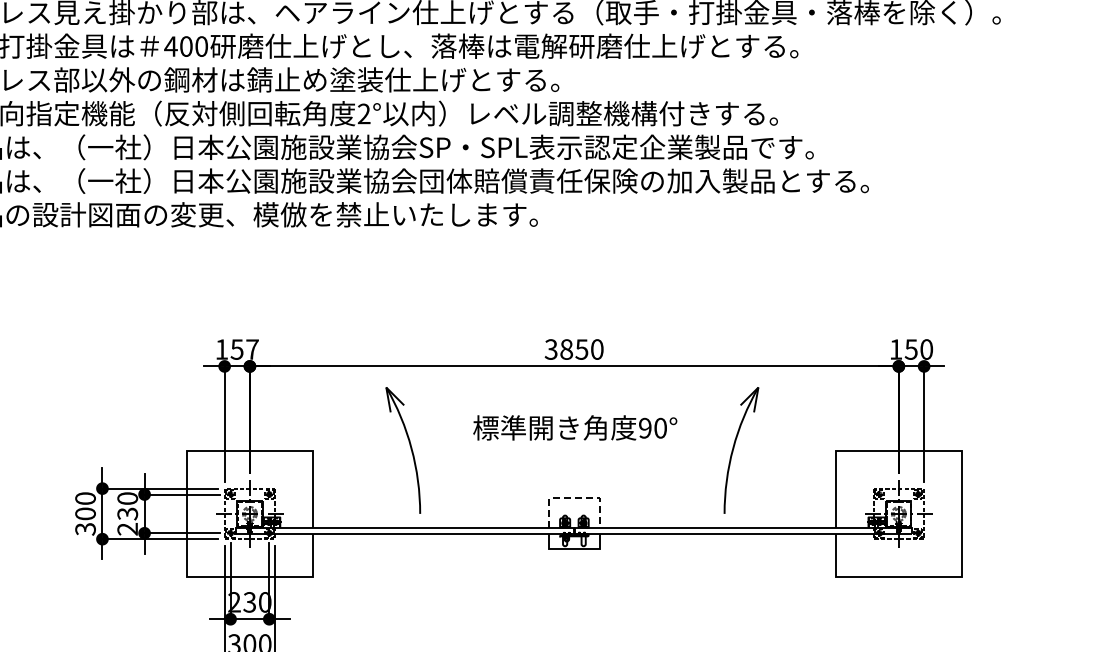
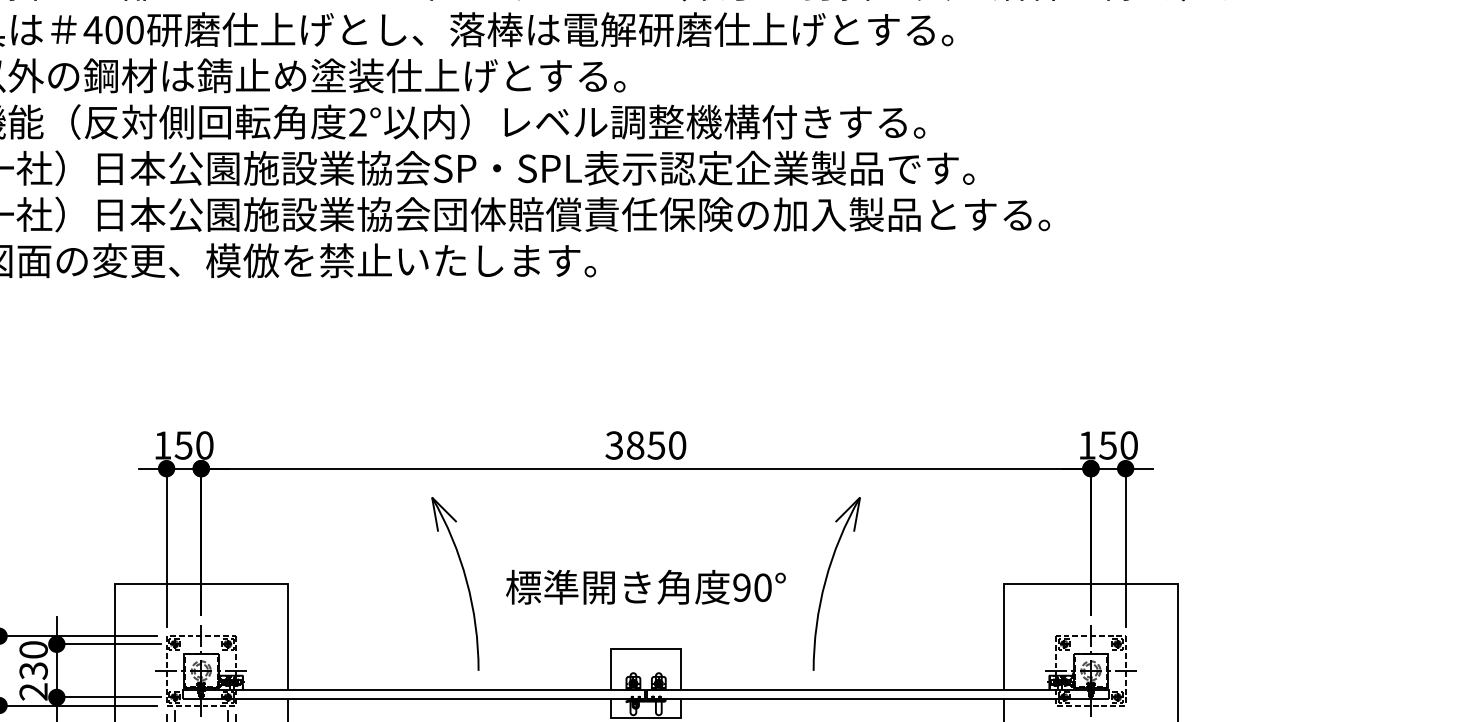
text: (252, 349) -> (204, 445), 157 -> 150
text: (575, 427) -> (646, 586), moved
part: (734, 448) -> (827, 581), moved
part: (410, 449) -> (465, 582), moved
line: (574, 498) -> (646, 649), dashed -> solid

